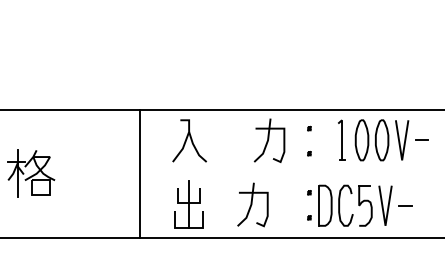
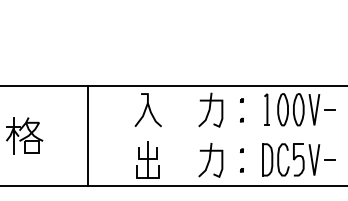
line: (139, 173) -> (87, 135), moved
part: (252, 205) -> (210, 160), moved
part: (365, 205) -> (298, 159), moved

